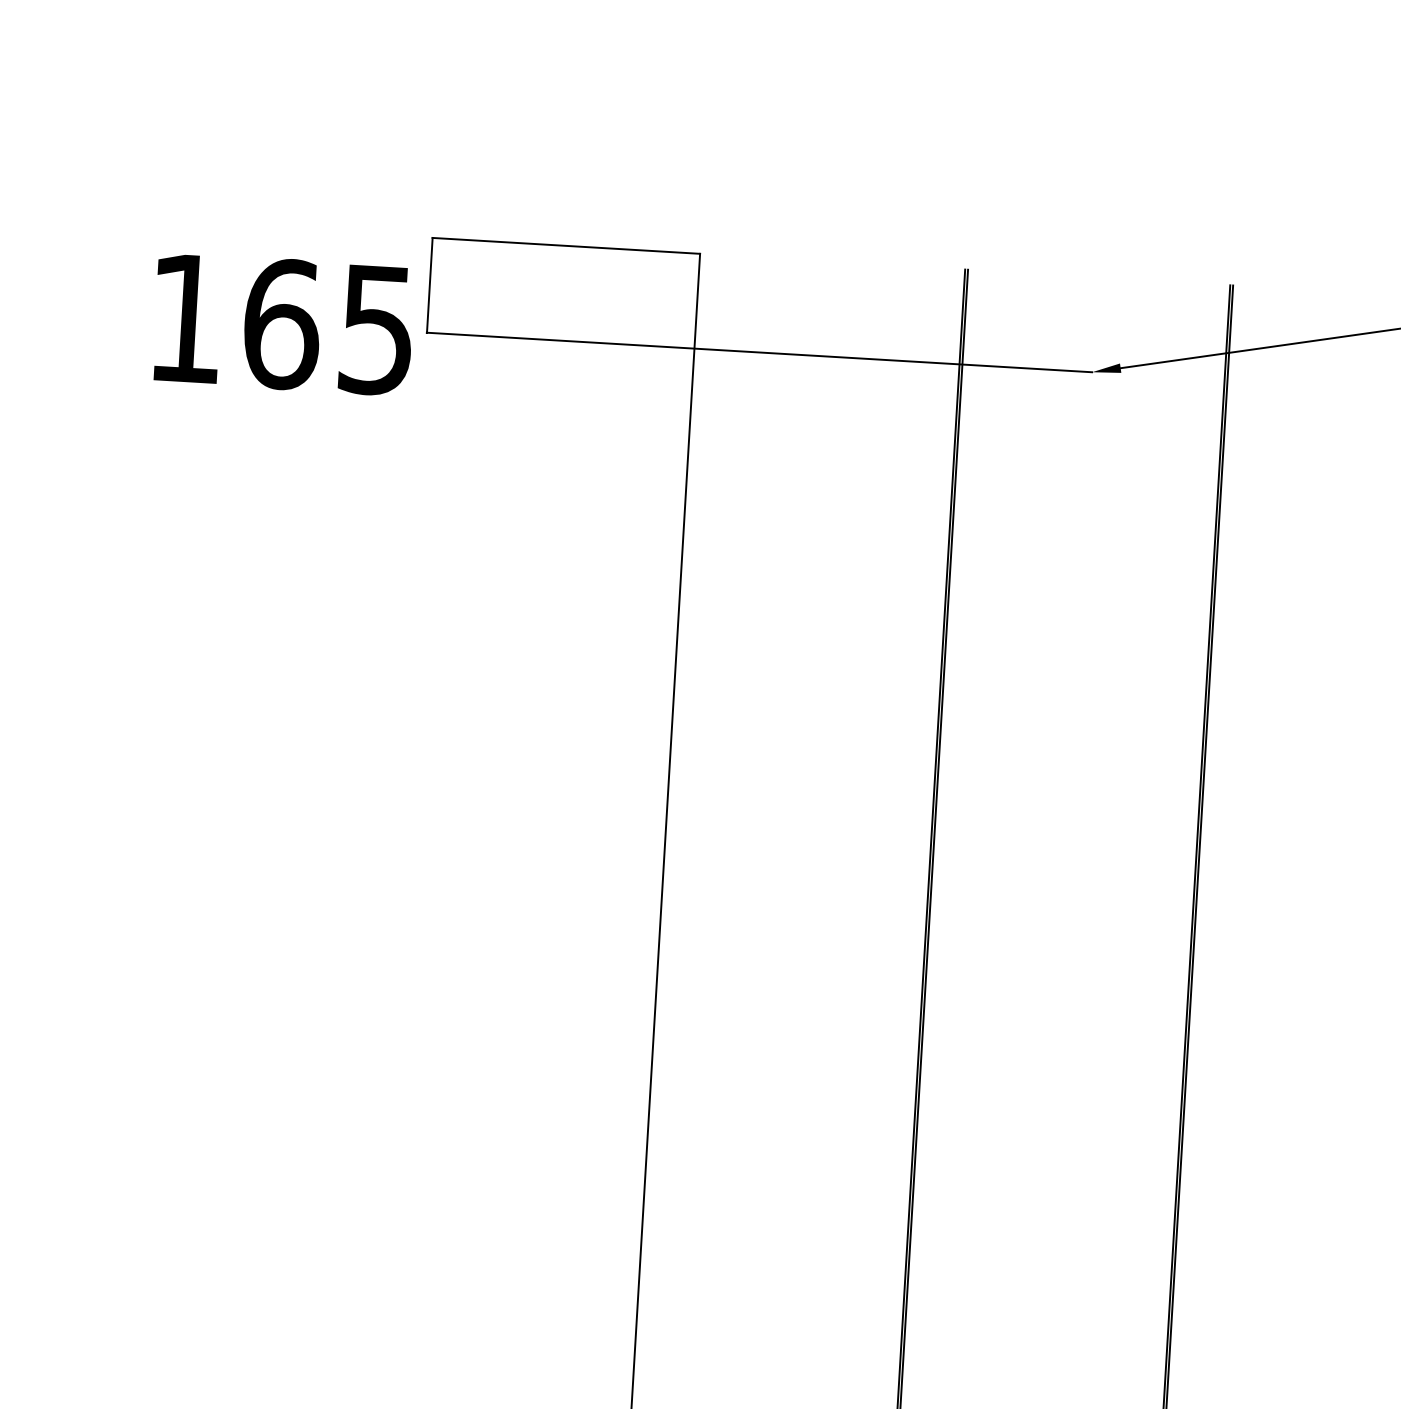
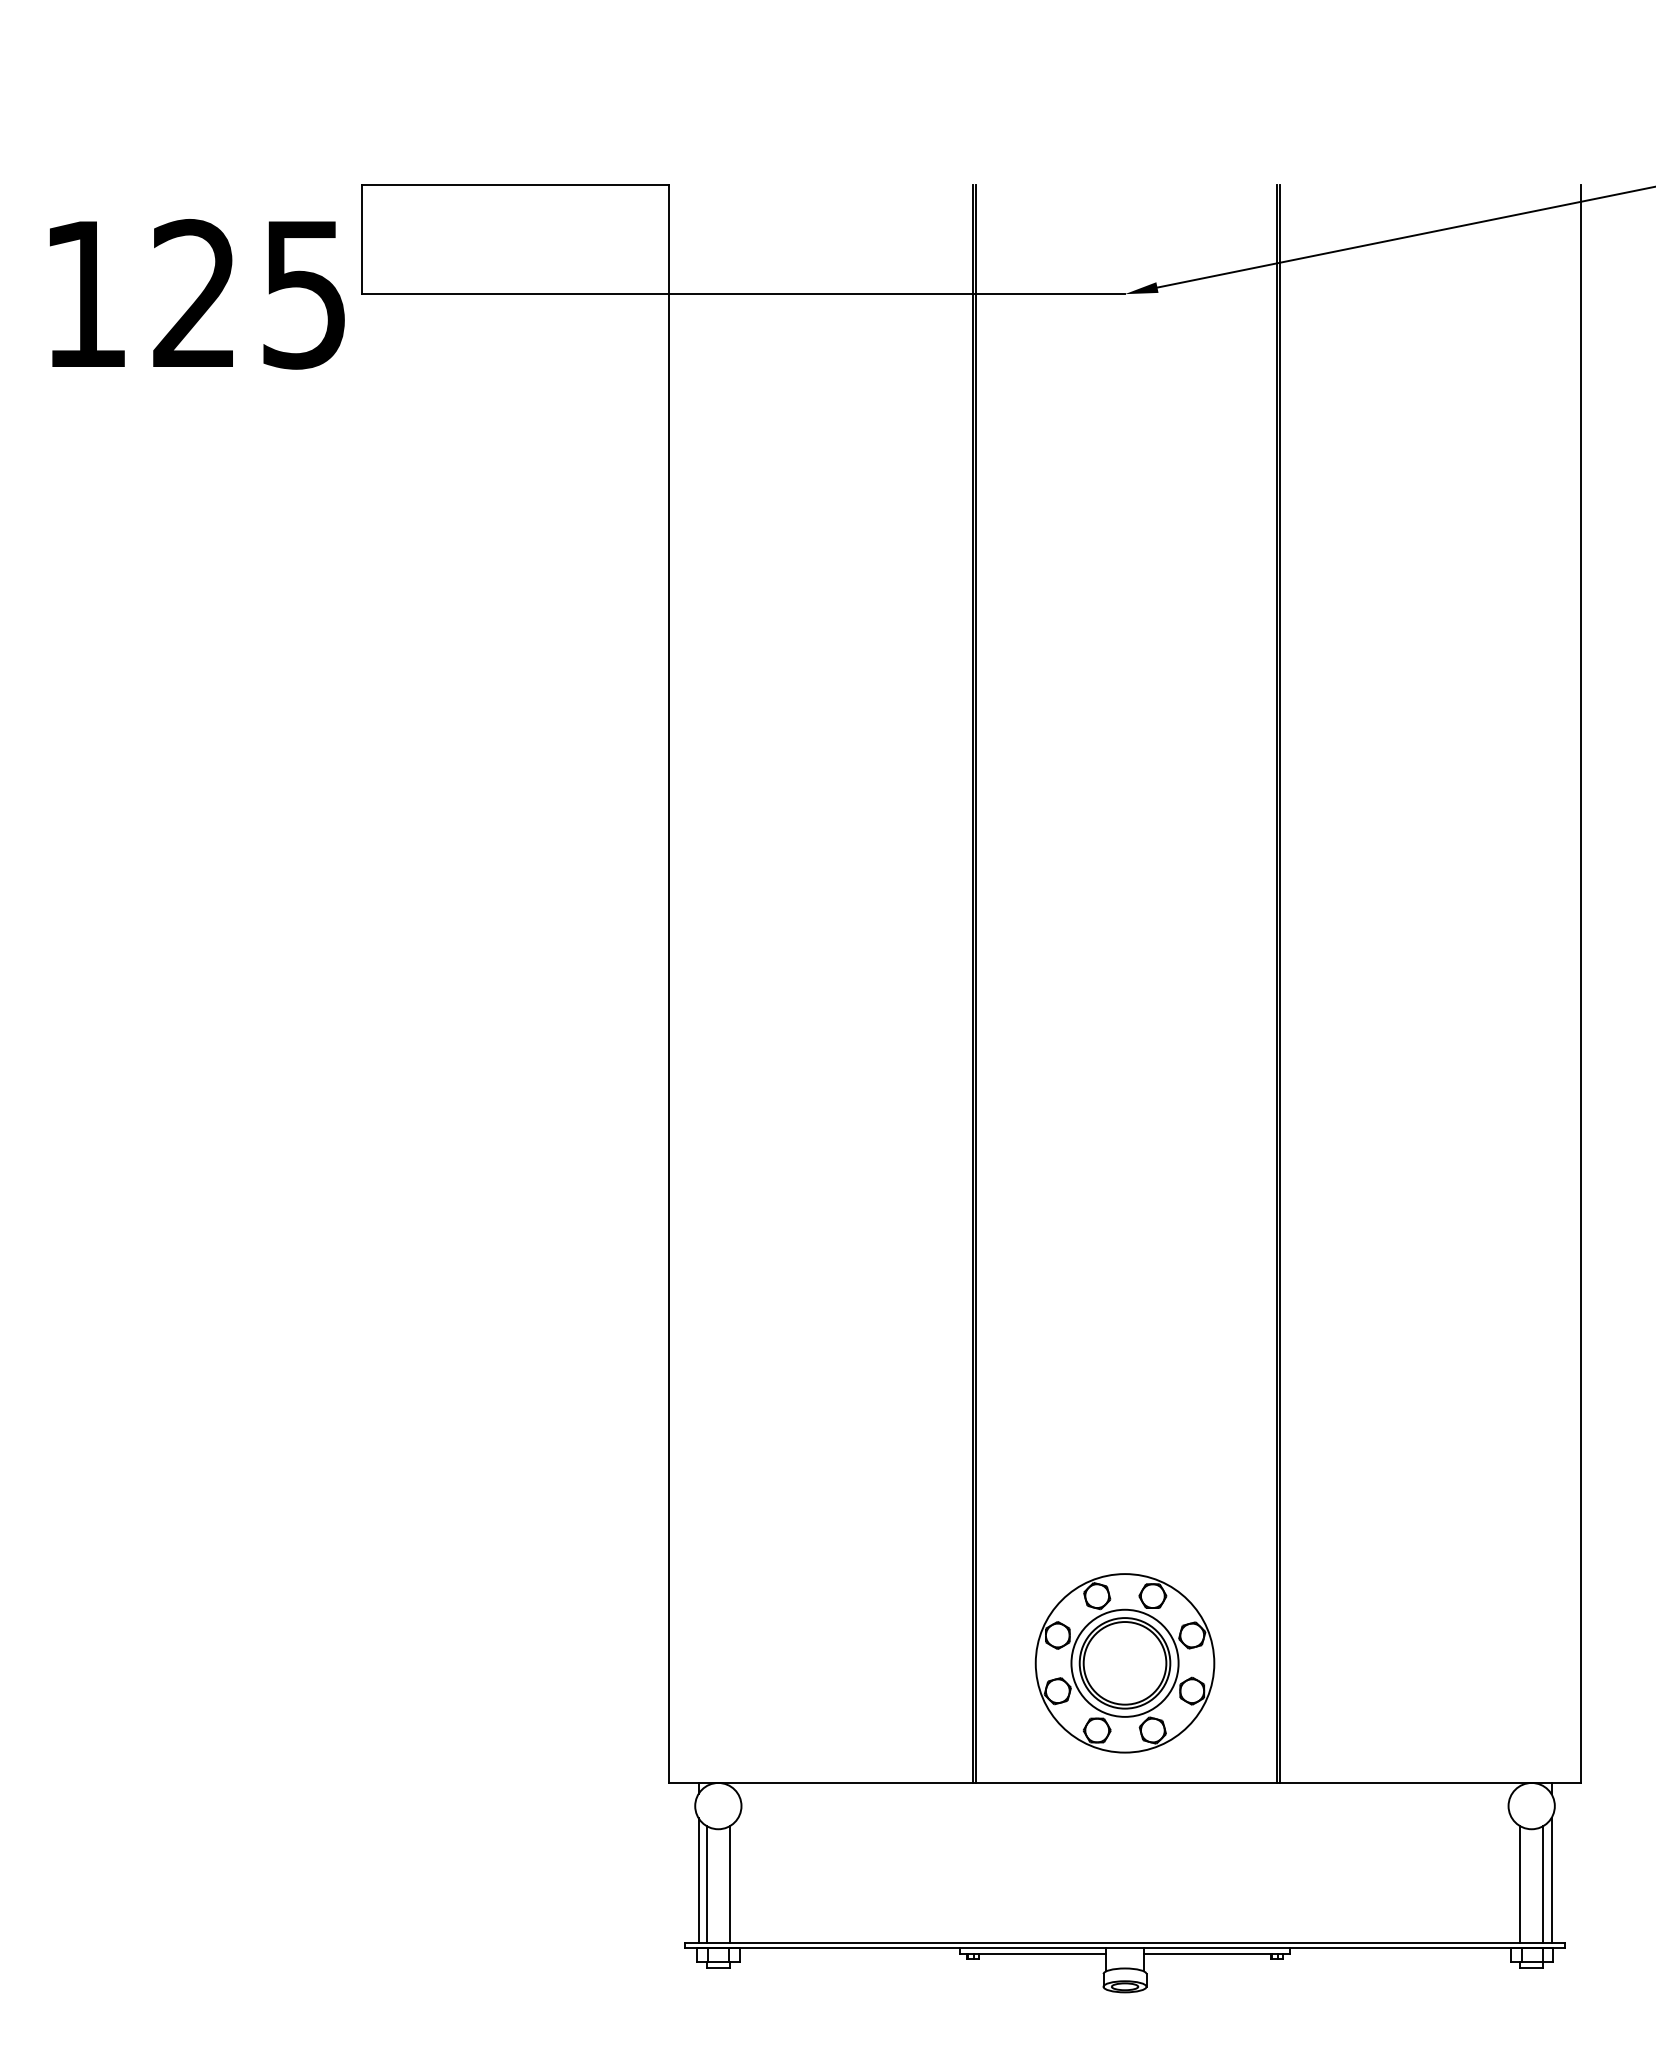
text: (282, 324) -> (195, 294), 165 -> 125

